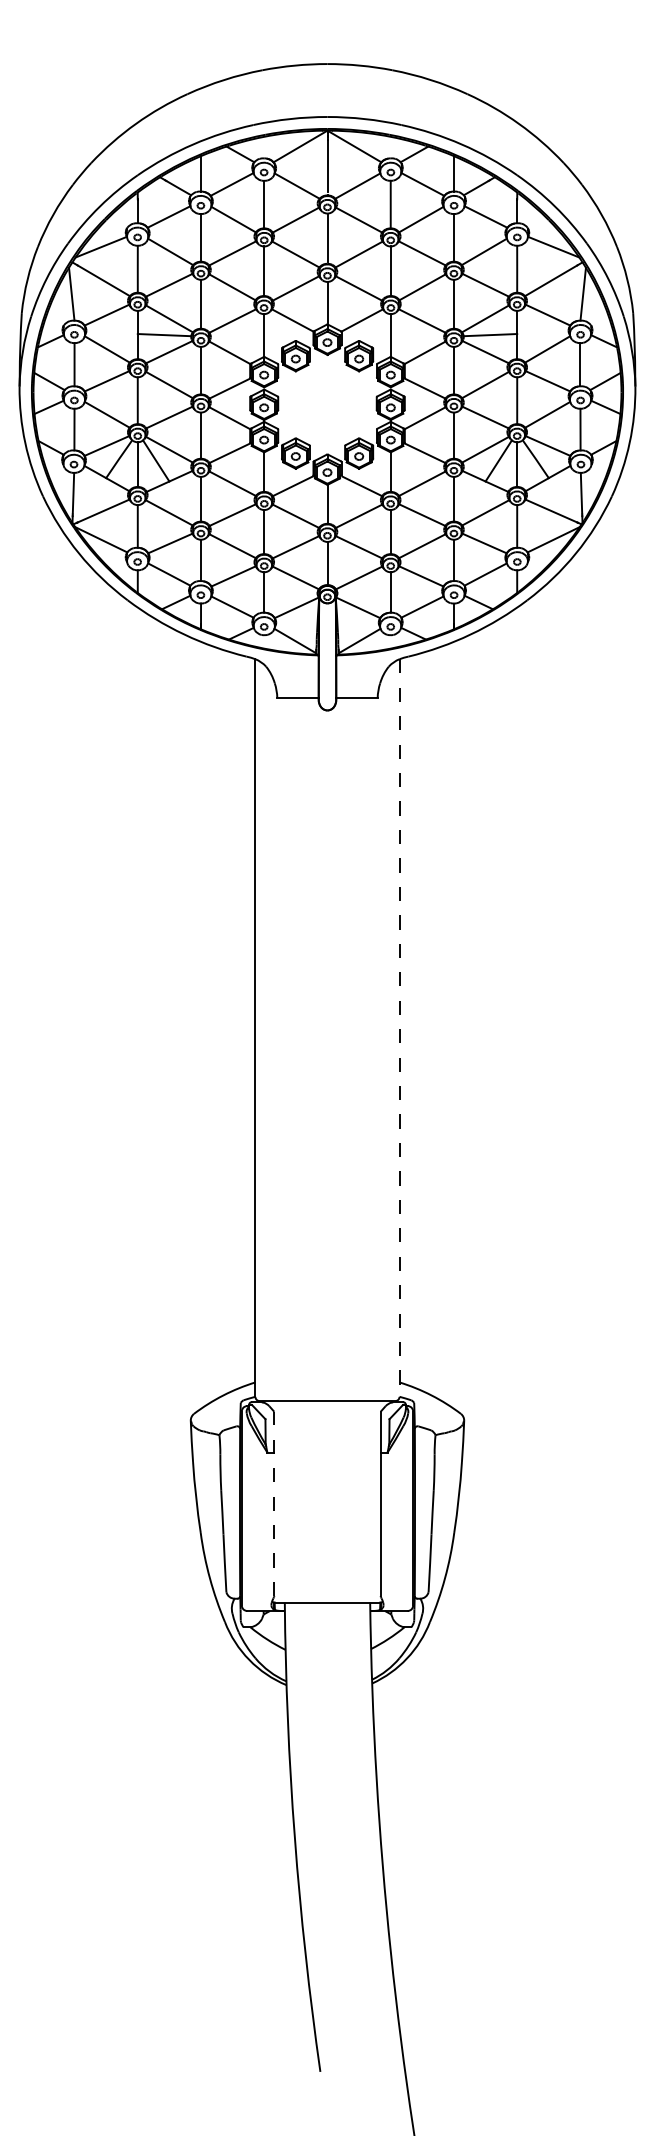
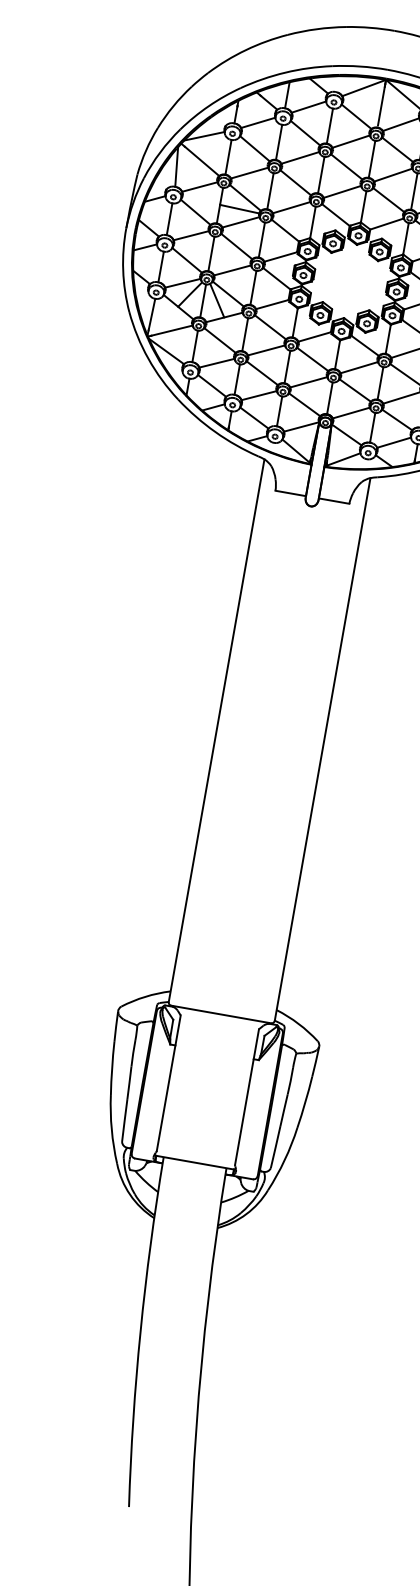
line: (399, 1028) -> (322, 749), dashed -> solid
line: (274, 1503) -> (168, 1082), dashed -> solid

